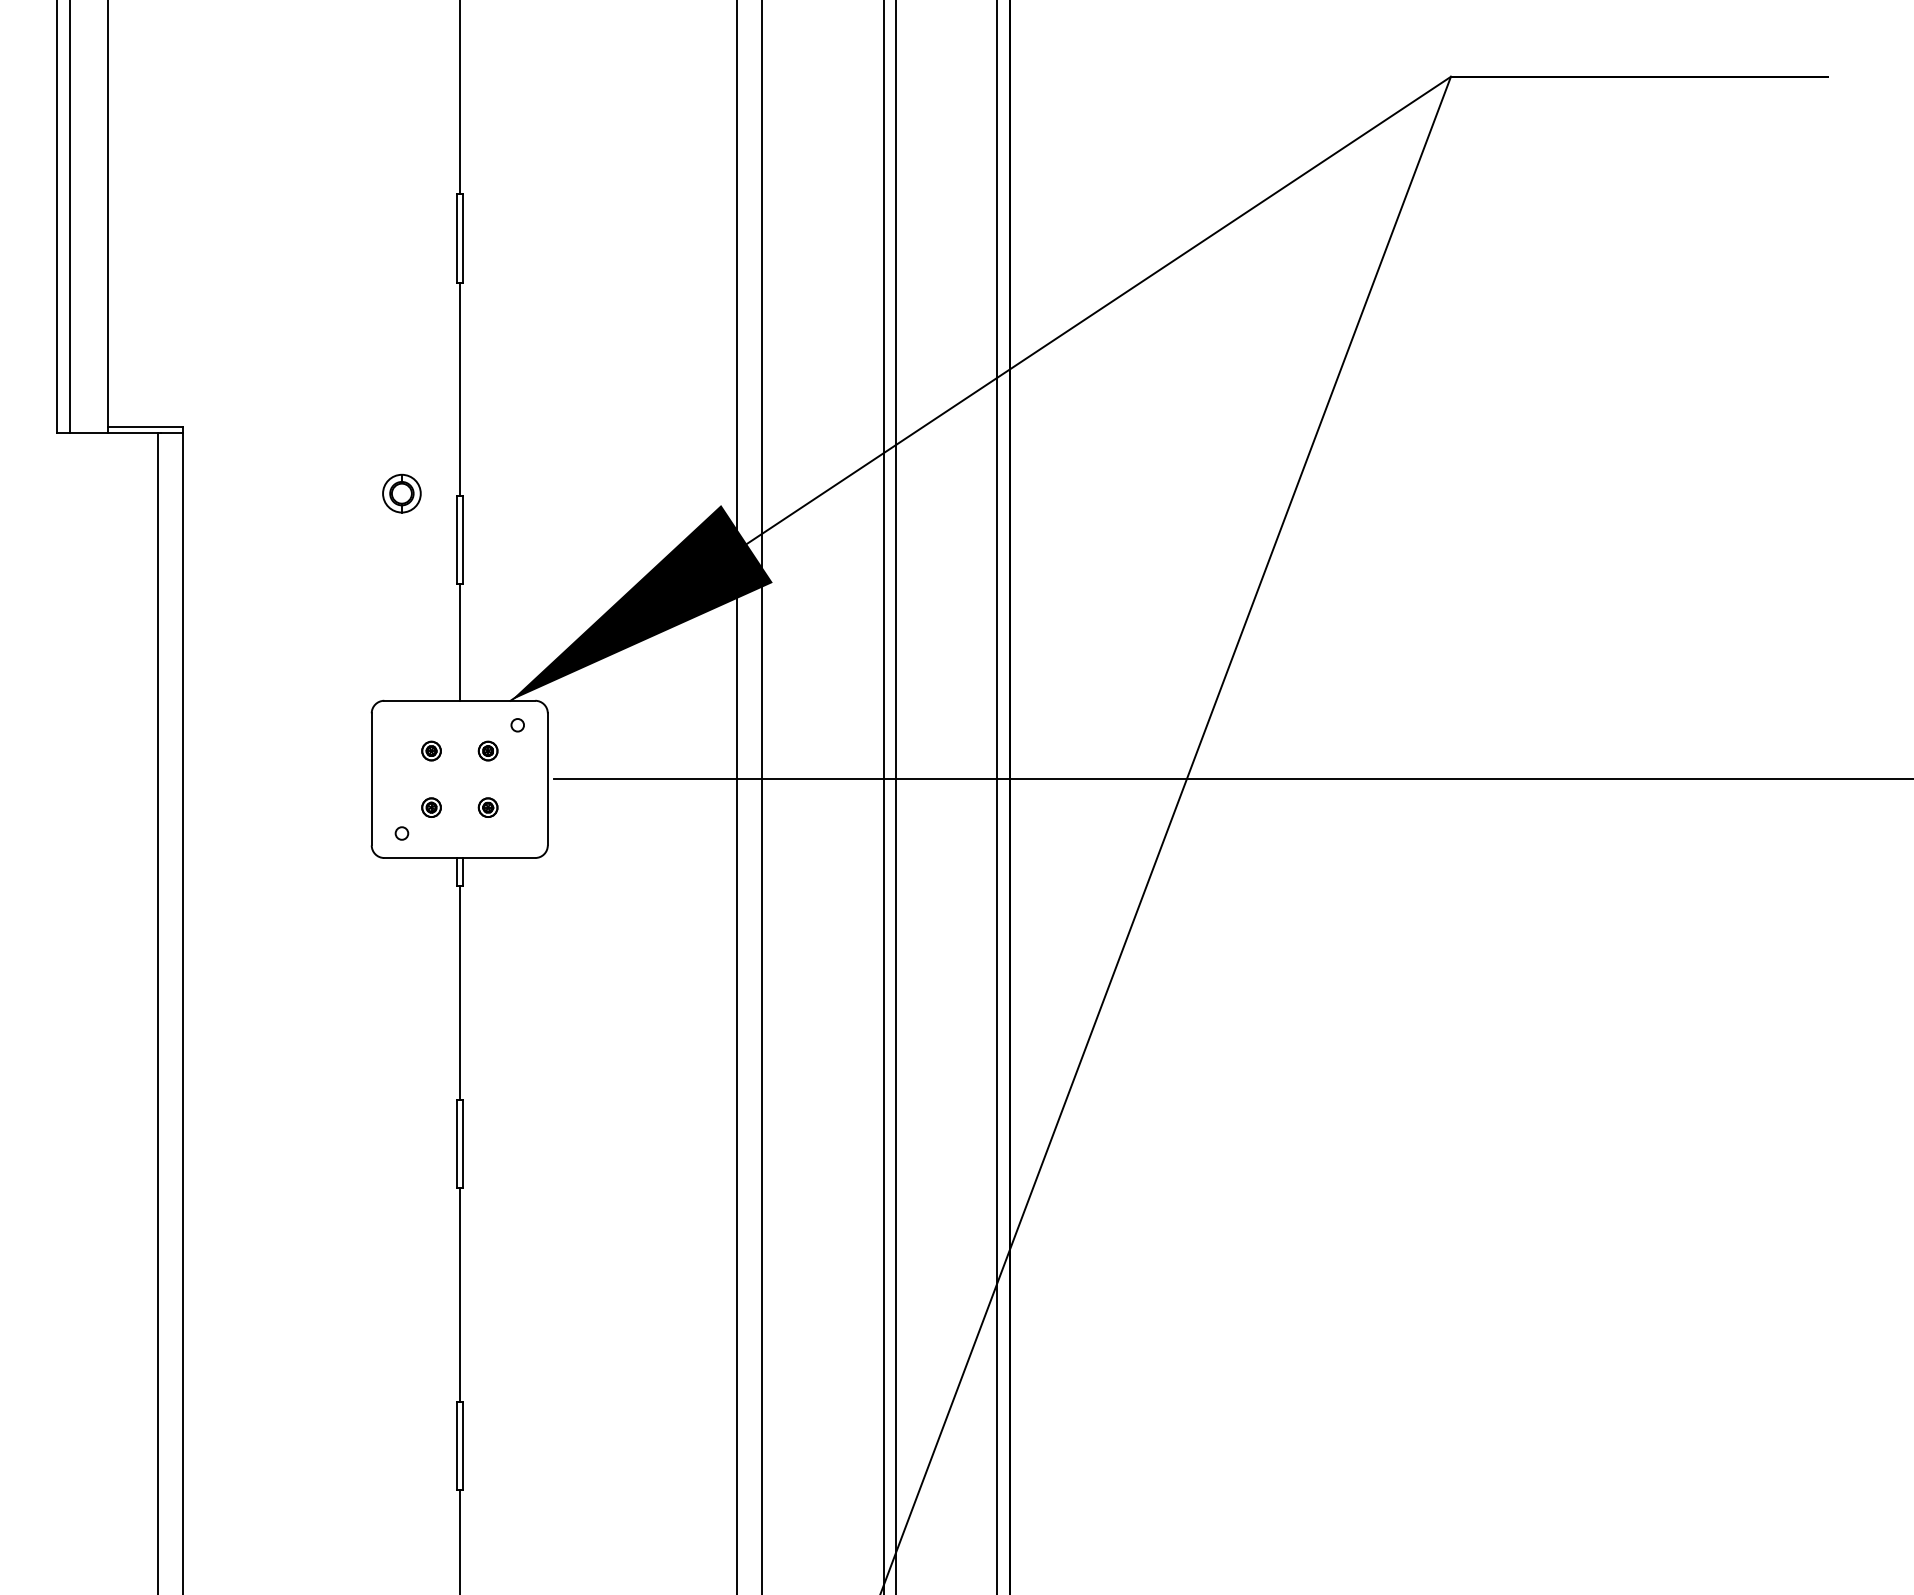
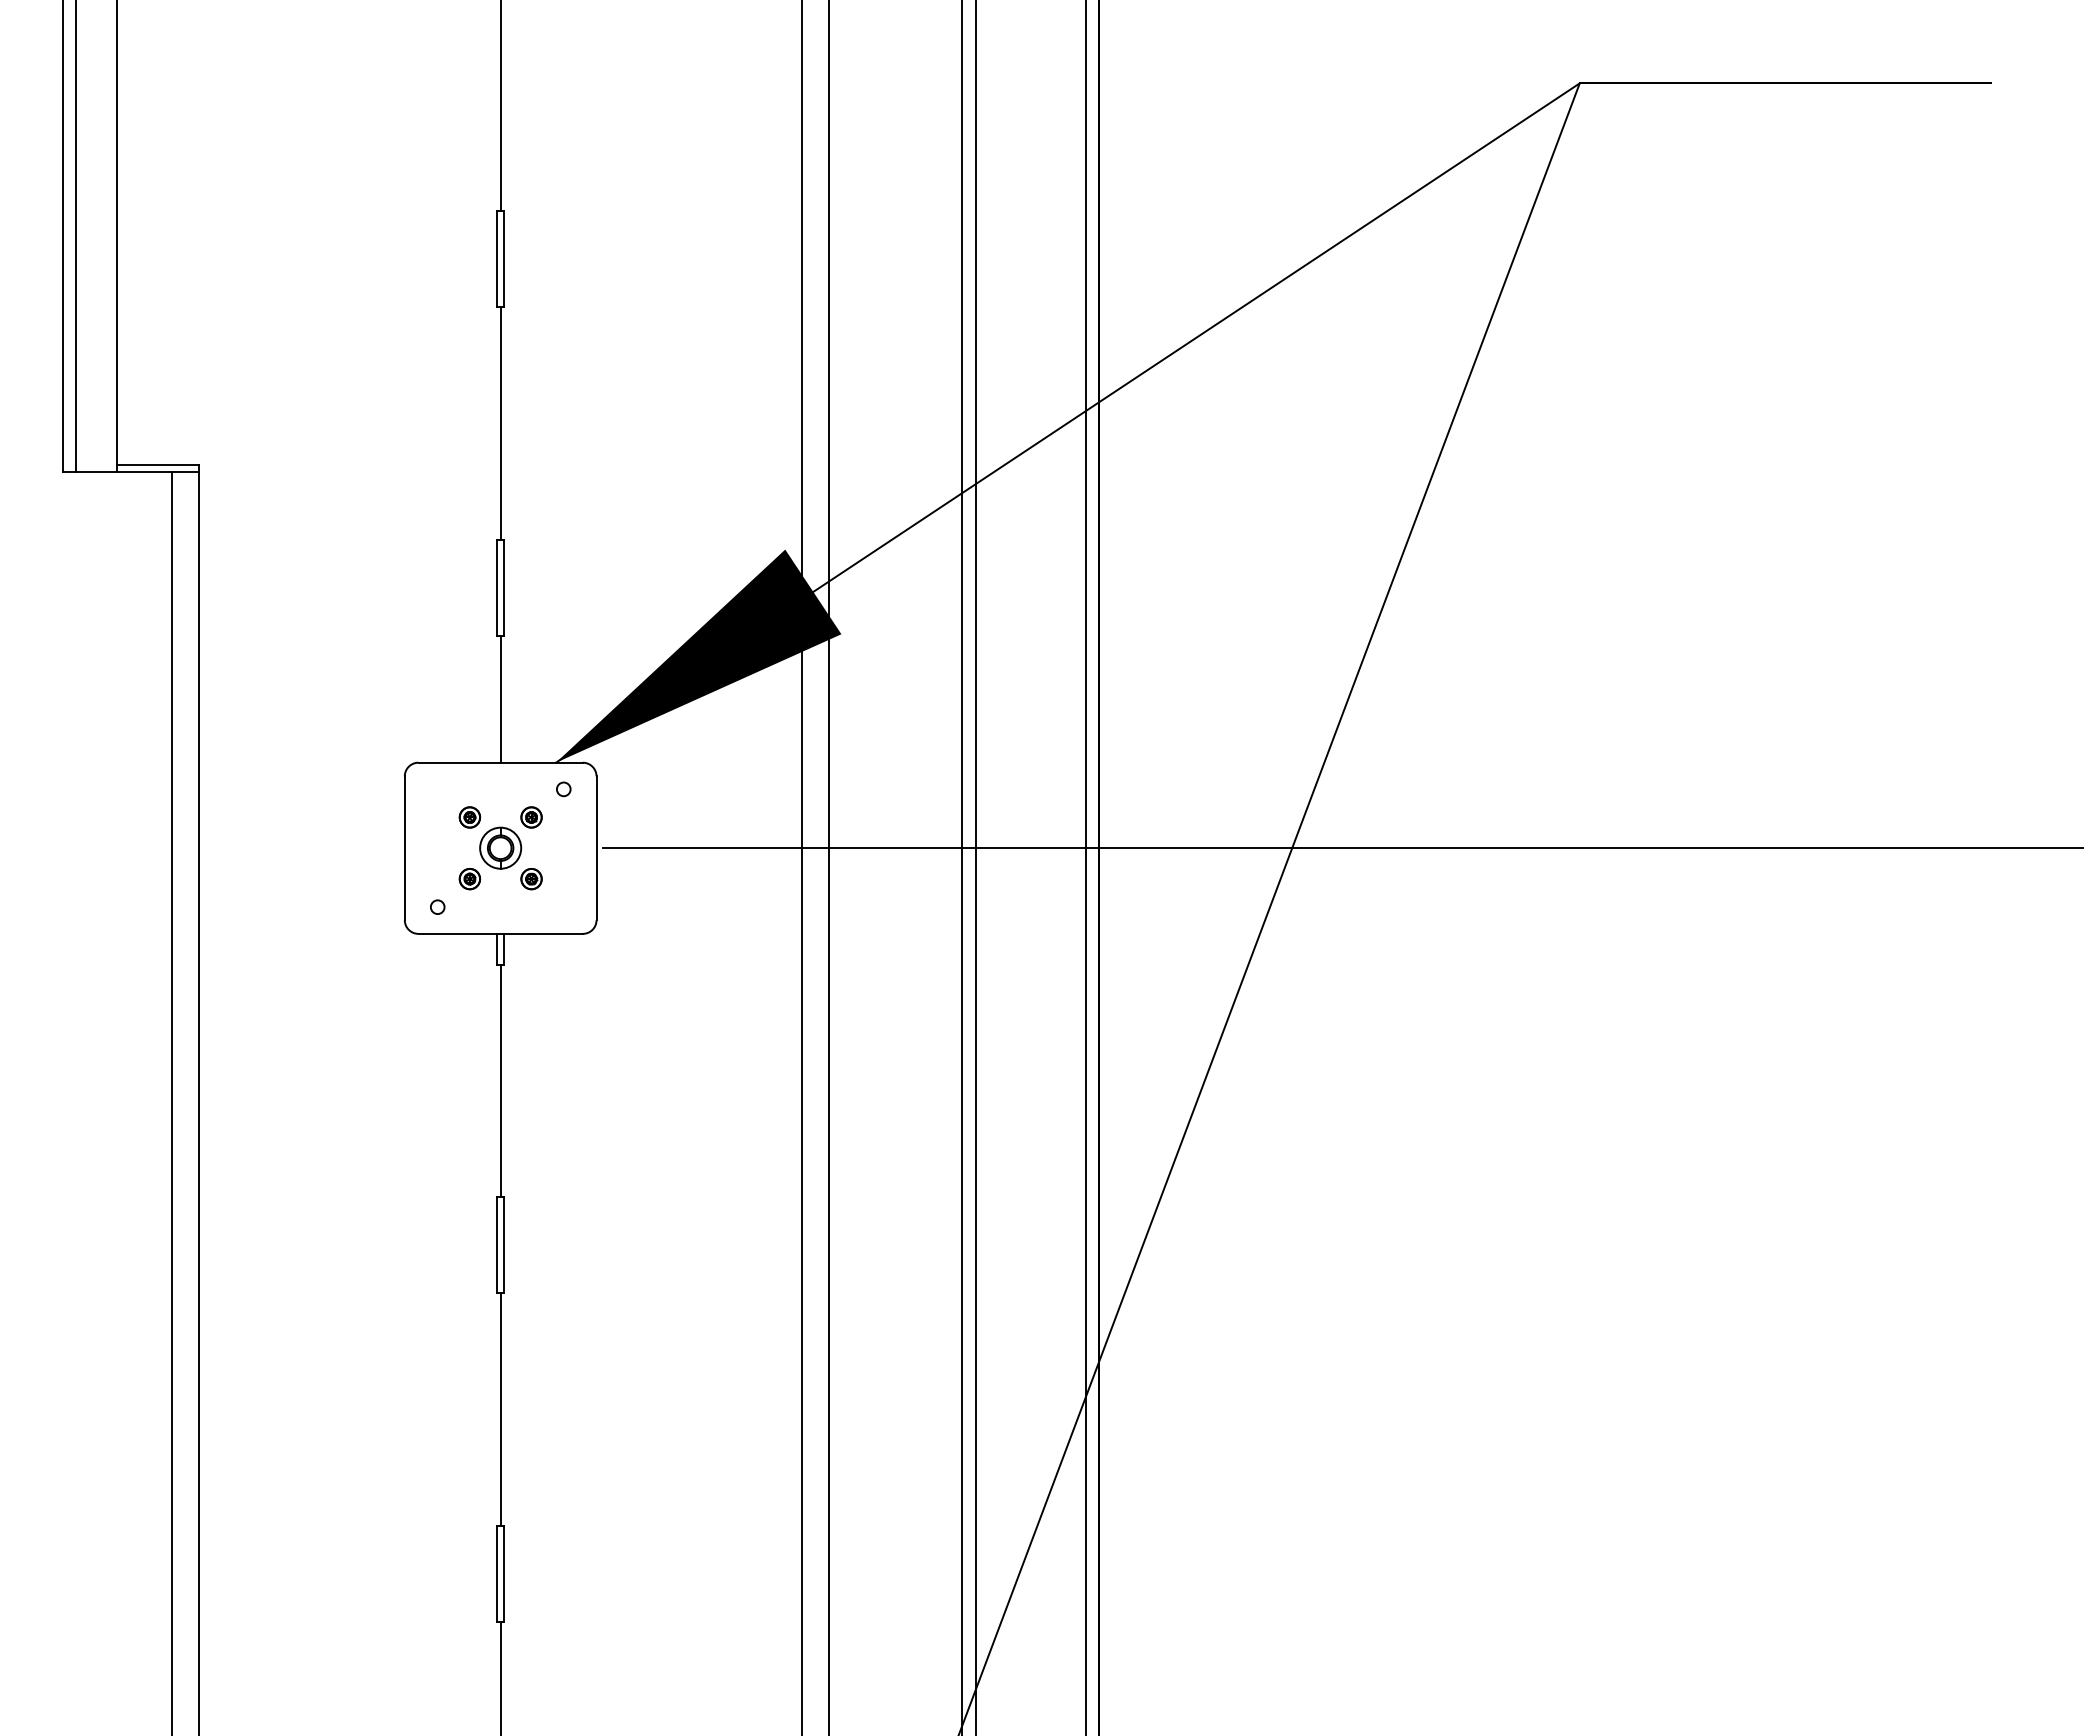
part: (401, 493) -> (500, 847), moved

